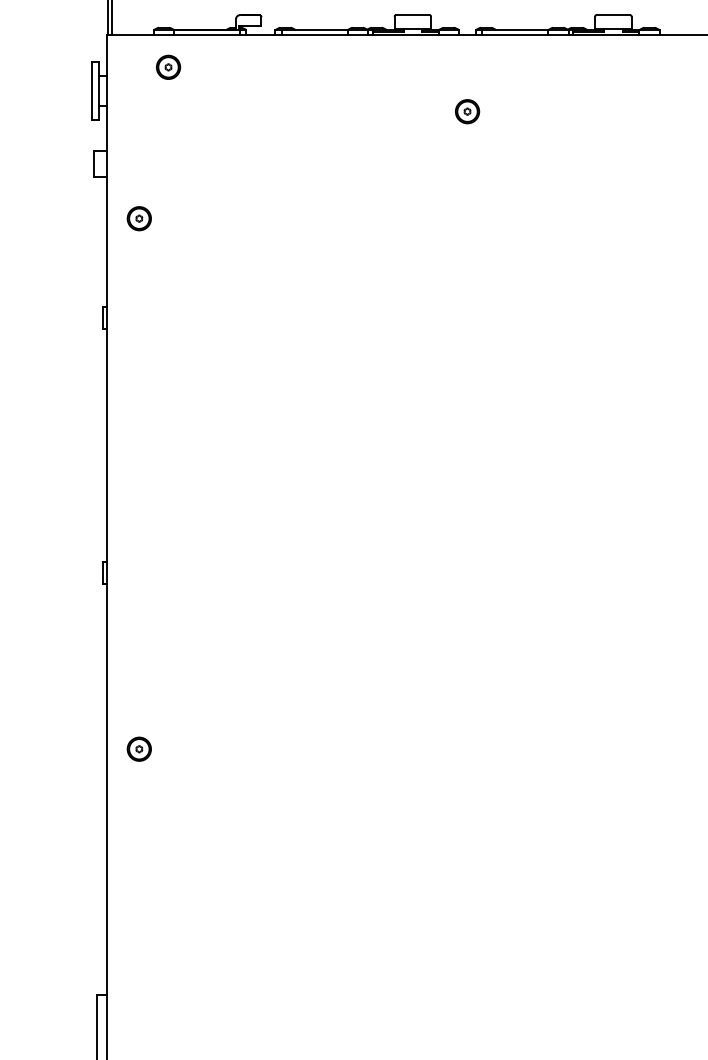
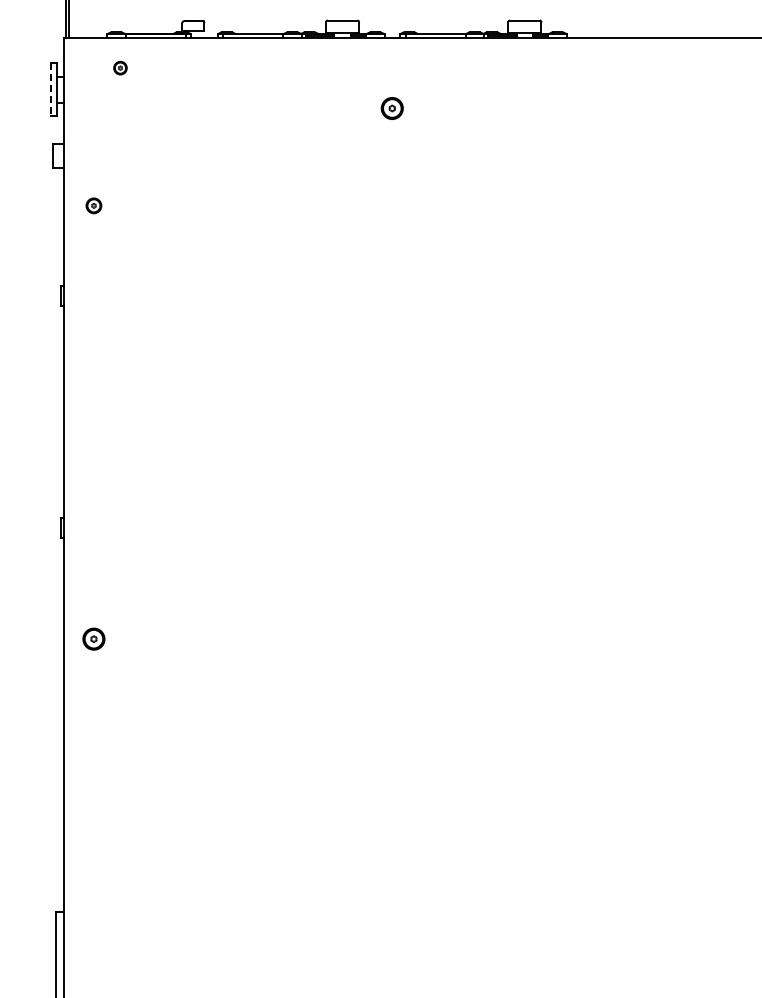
part: (168, 66) -> (120, 67), size x0.6
line: (91, 90) -> (50, 89), solid -> dashed
part: (138, 218) -> (93, 205), size x0.7
part: (138, 748) -> (93, 638), moved

